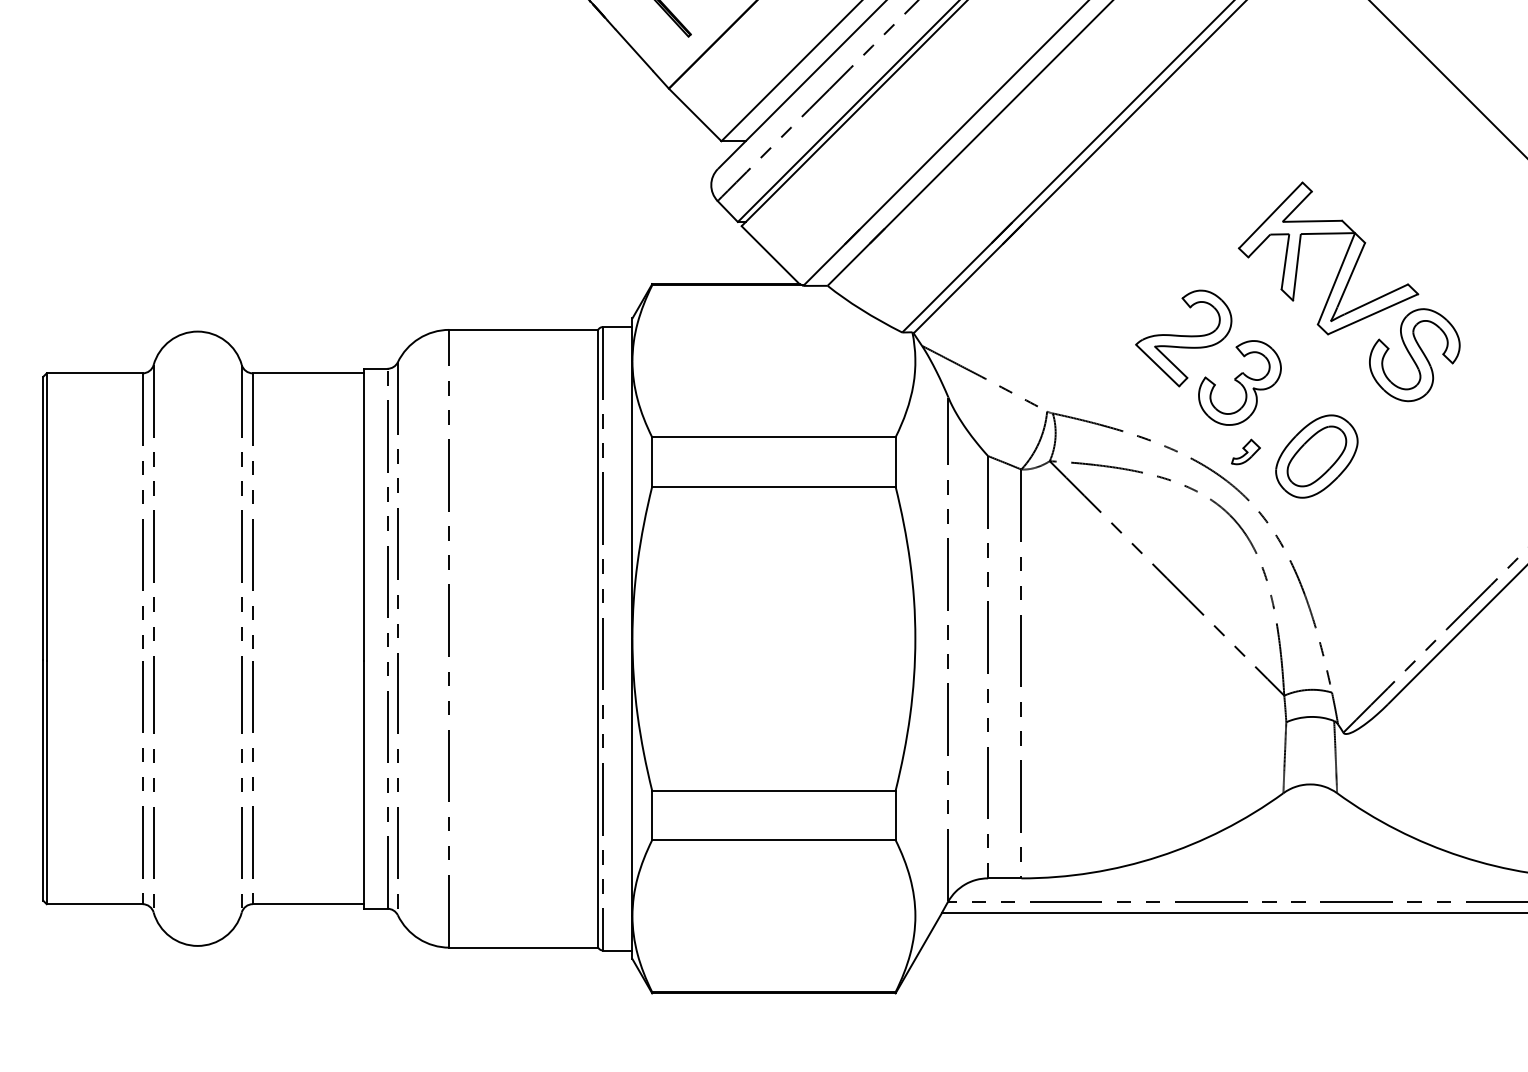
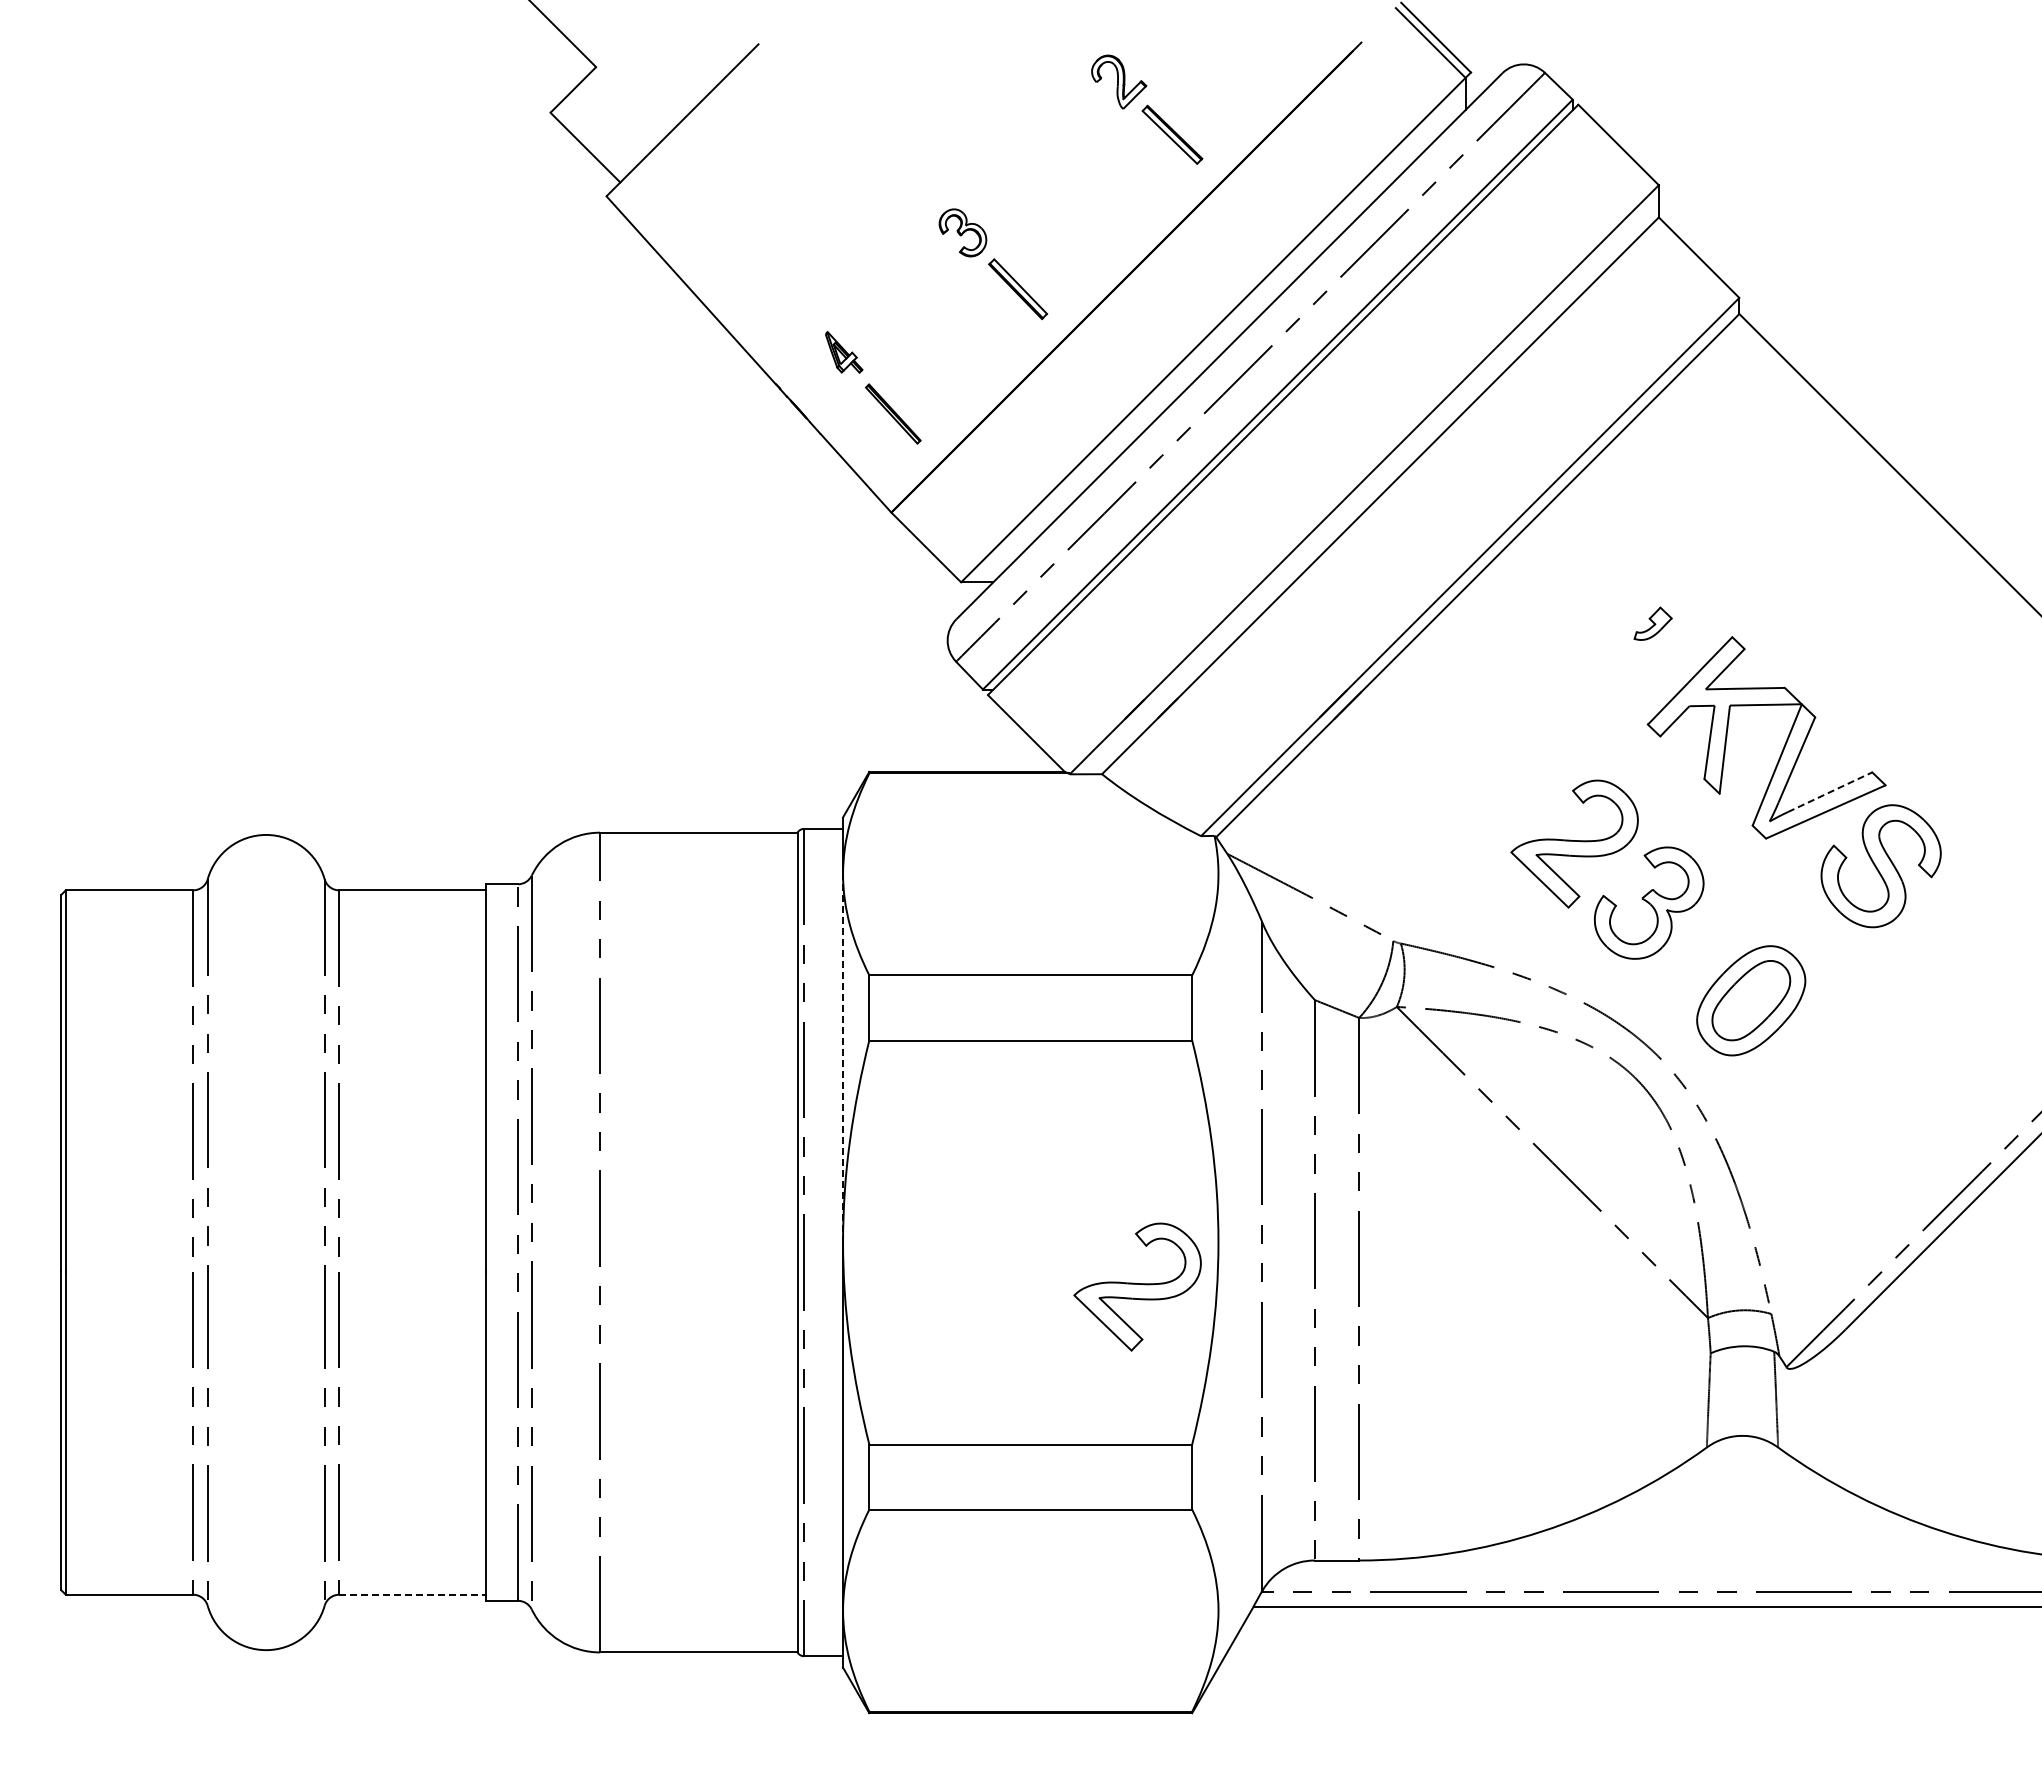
line: (1376, 298) -> (1830, 791), solid -> dashed
part: (1245, 451) -> (1652, 623), moved
line: (632, 500) -> (843, 1058), solid -> dashed
part: (854, 671) -> (1137, 1286), added
line: (307, 903) -> (412, 1594), solid -> dashed

